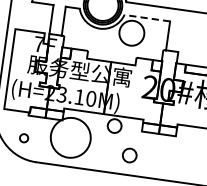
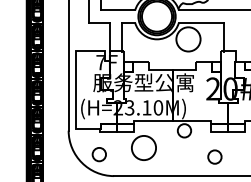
line: (146, 17) -> (200, 22), dashed -> solid
circle: (23, 137) -> (98, 154), size x1.67
circle: (70, 137) -> (143, 147), size x0.62
circle: (129, 154) -> (214, 156), moved

